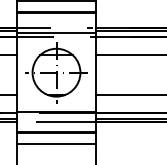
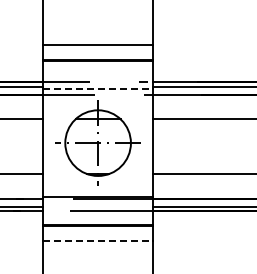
line: (56, 33) -> (98, 89), solid -> dashed
line: (56, 144) -> (98, 241), solid -> dashed

